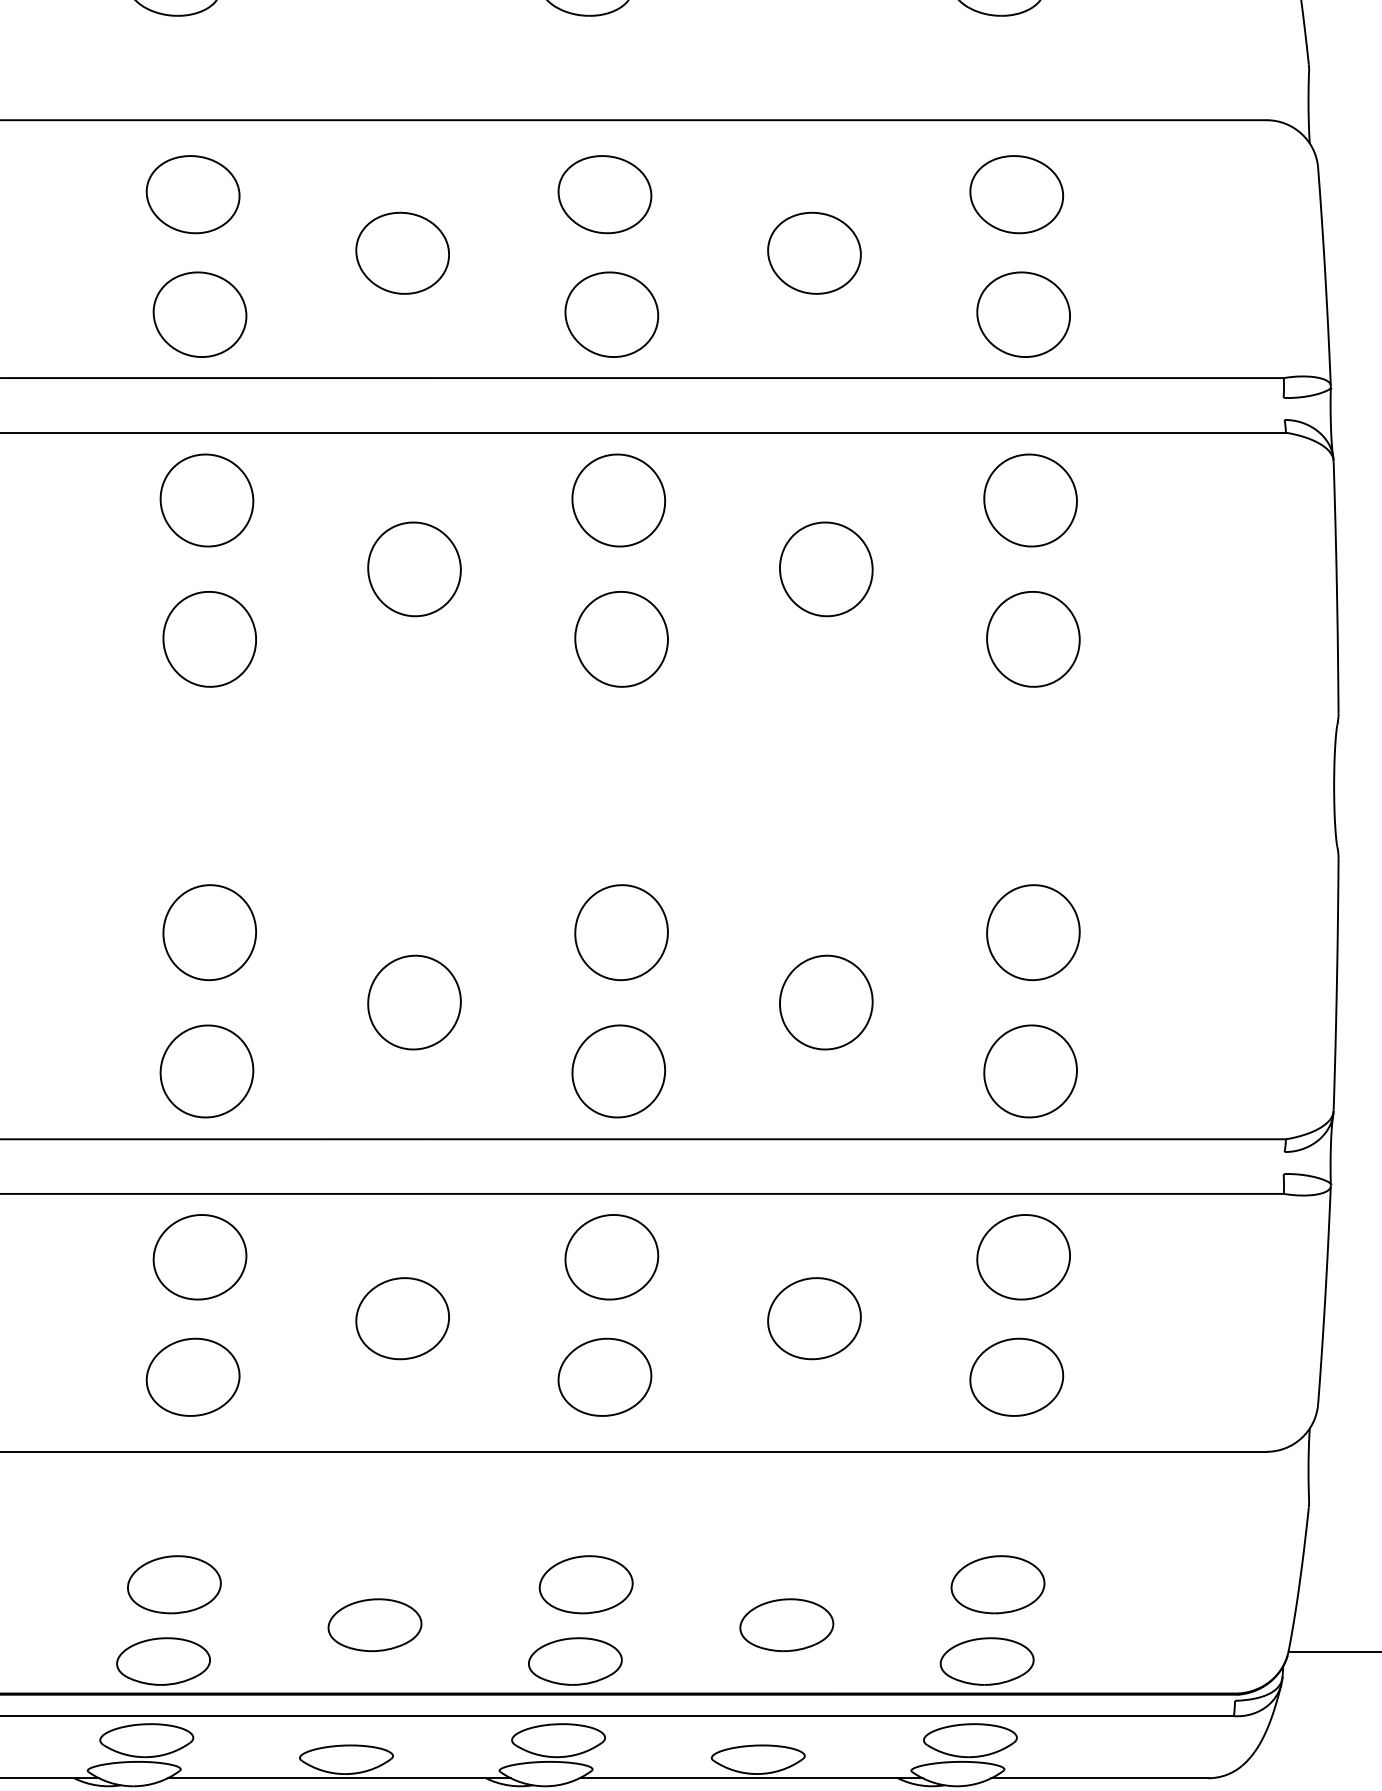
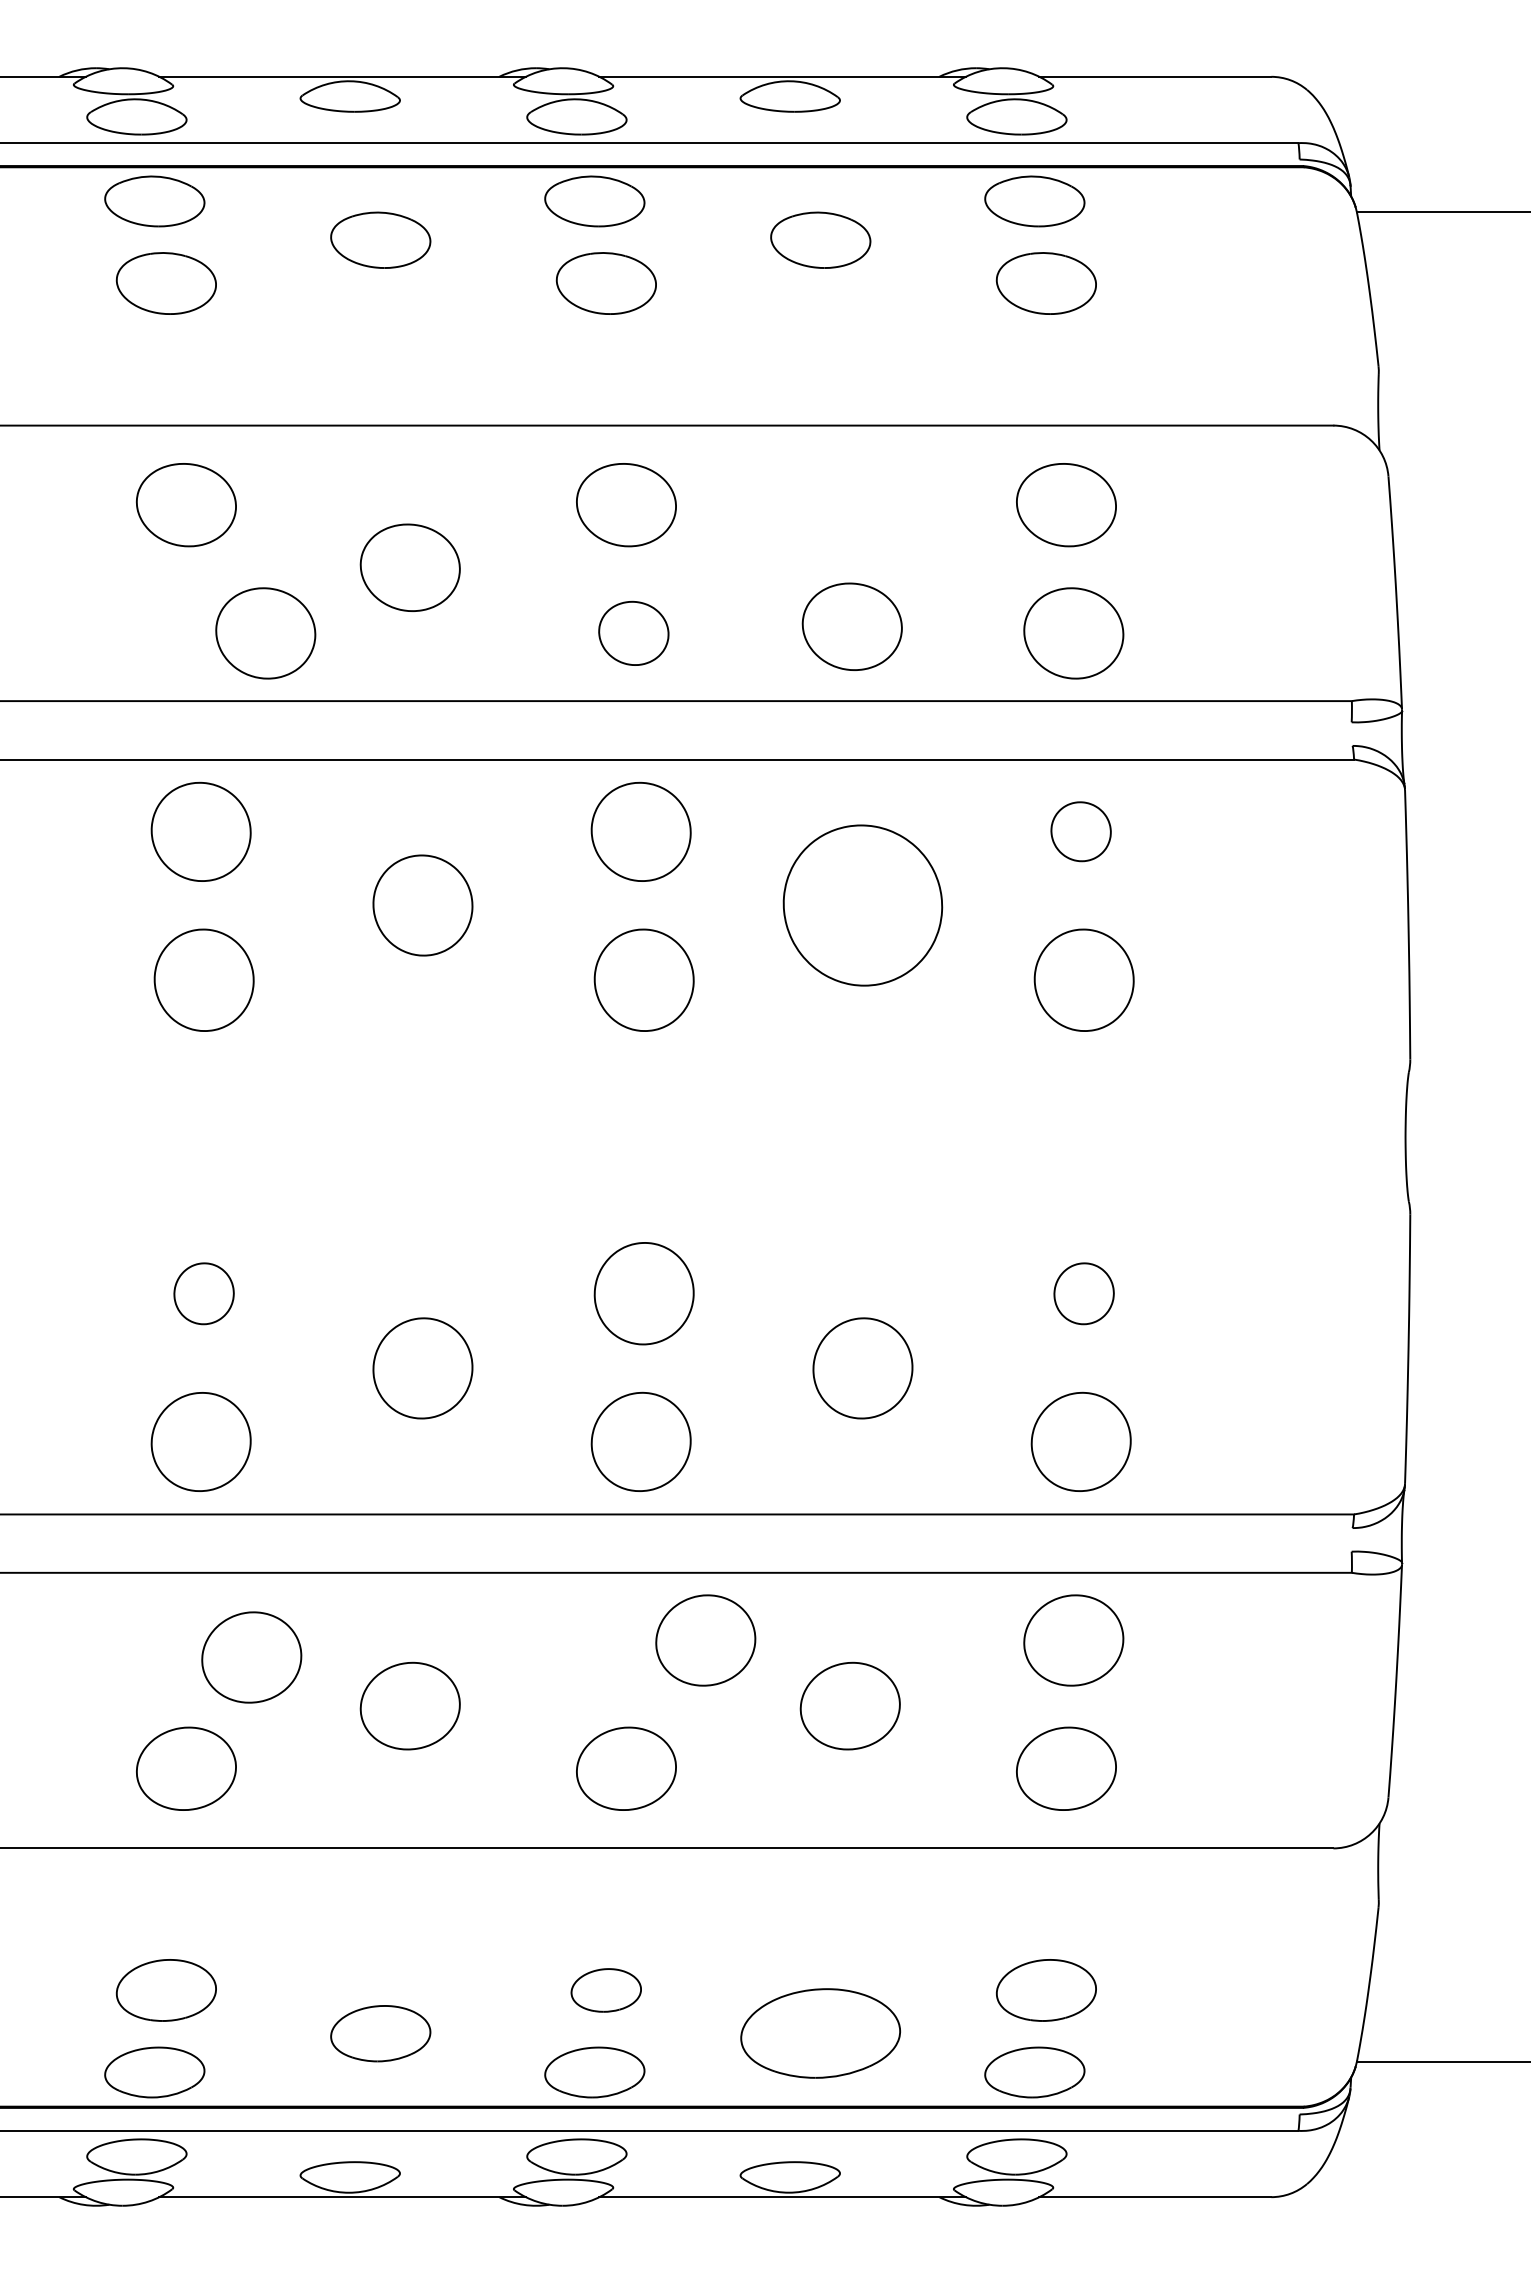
part: (813, 253) -> (851, 626), moved
part: (199, 314) -> (265, 633), moved
part: (611, 314) -> (633, 633), size x0.7
part: (1029, 500) -> (1080, 831), size x0.6
part: (825, 569) -> (862, 905), size x1.6
part: (209, 932) -> (203, 1293), size x0.6
part: (1032, 932) -> (1083, 1293), size x0.6
part: (199, 1257) -> (251, 1657), moved
part: (611, 1257) -> (705, 1640), moved
part: (585, 1584) -> (605, 1990), size x0.7
part: (786, 1625) -> (820, 2033), size x1.6

